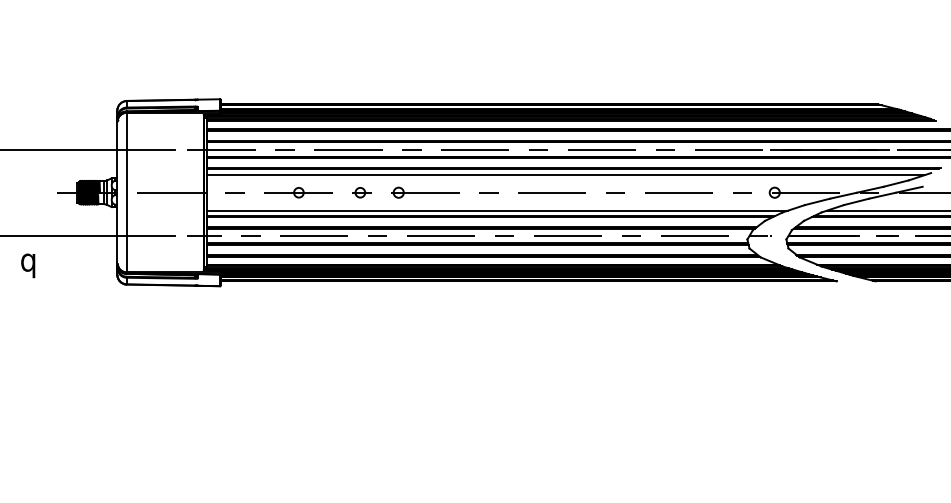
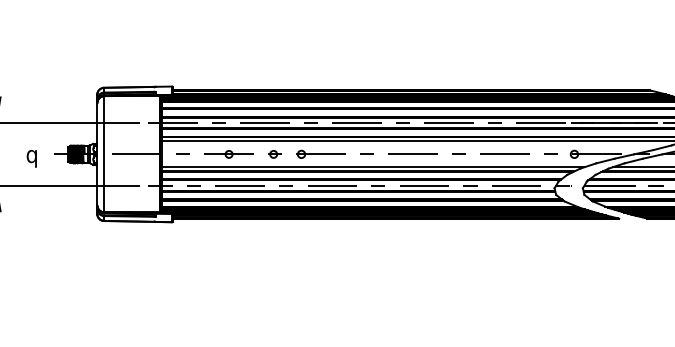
text: (28, 265) -> (32, 158), moved

